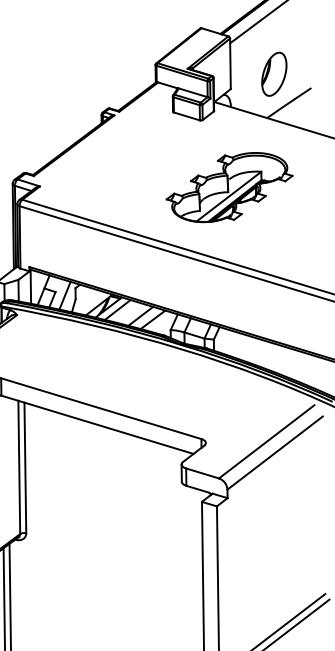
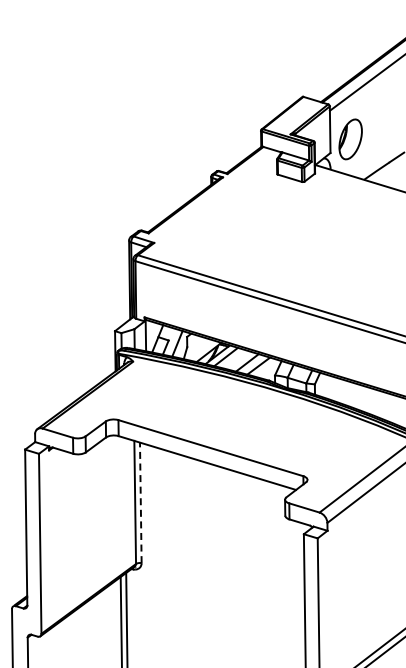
part: (274, 74) -> (350, 139), moved
part: (229, 187) -> (329, 243), removed
line: (25, 467) -> (140, 502), solid -> dashed

